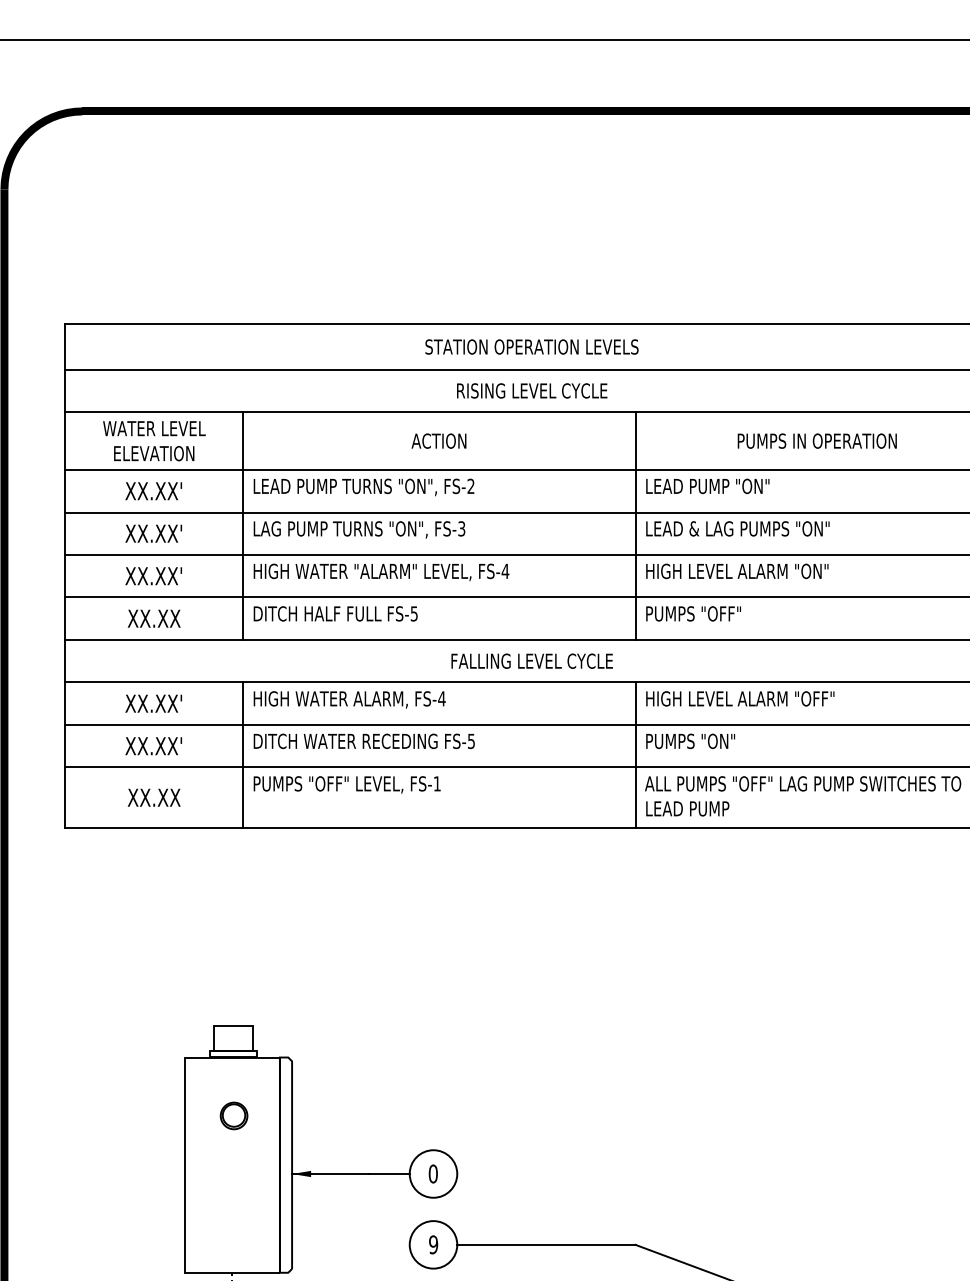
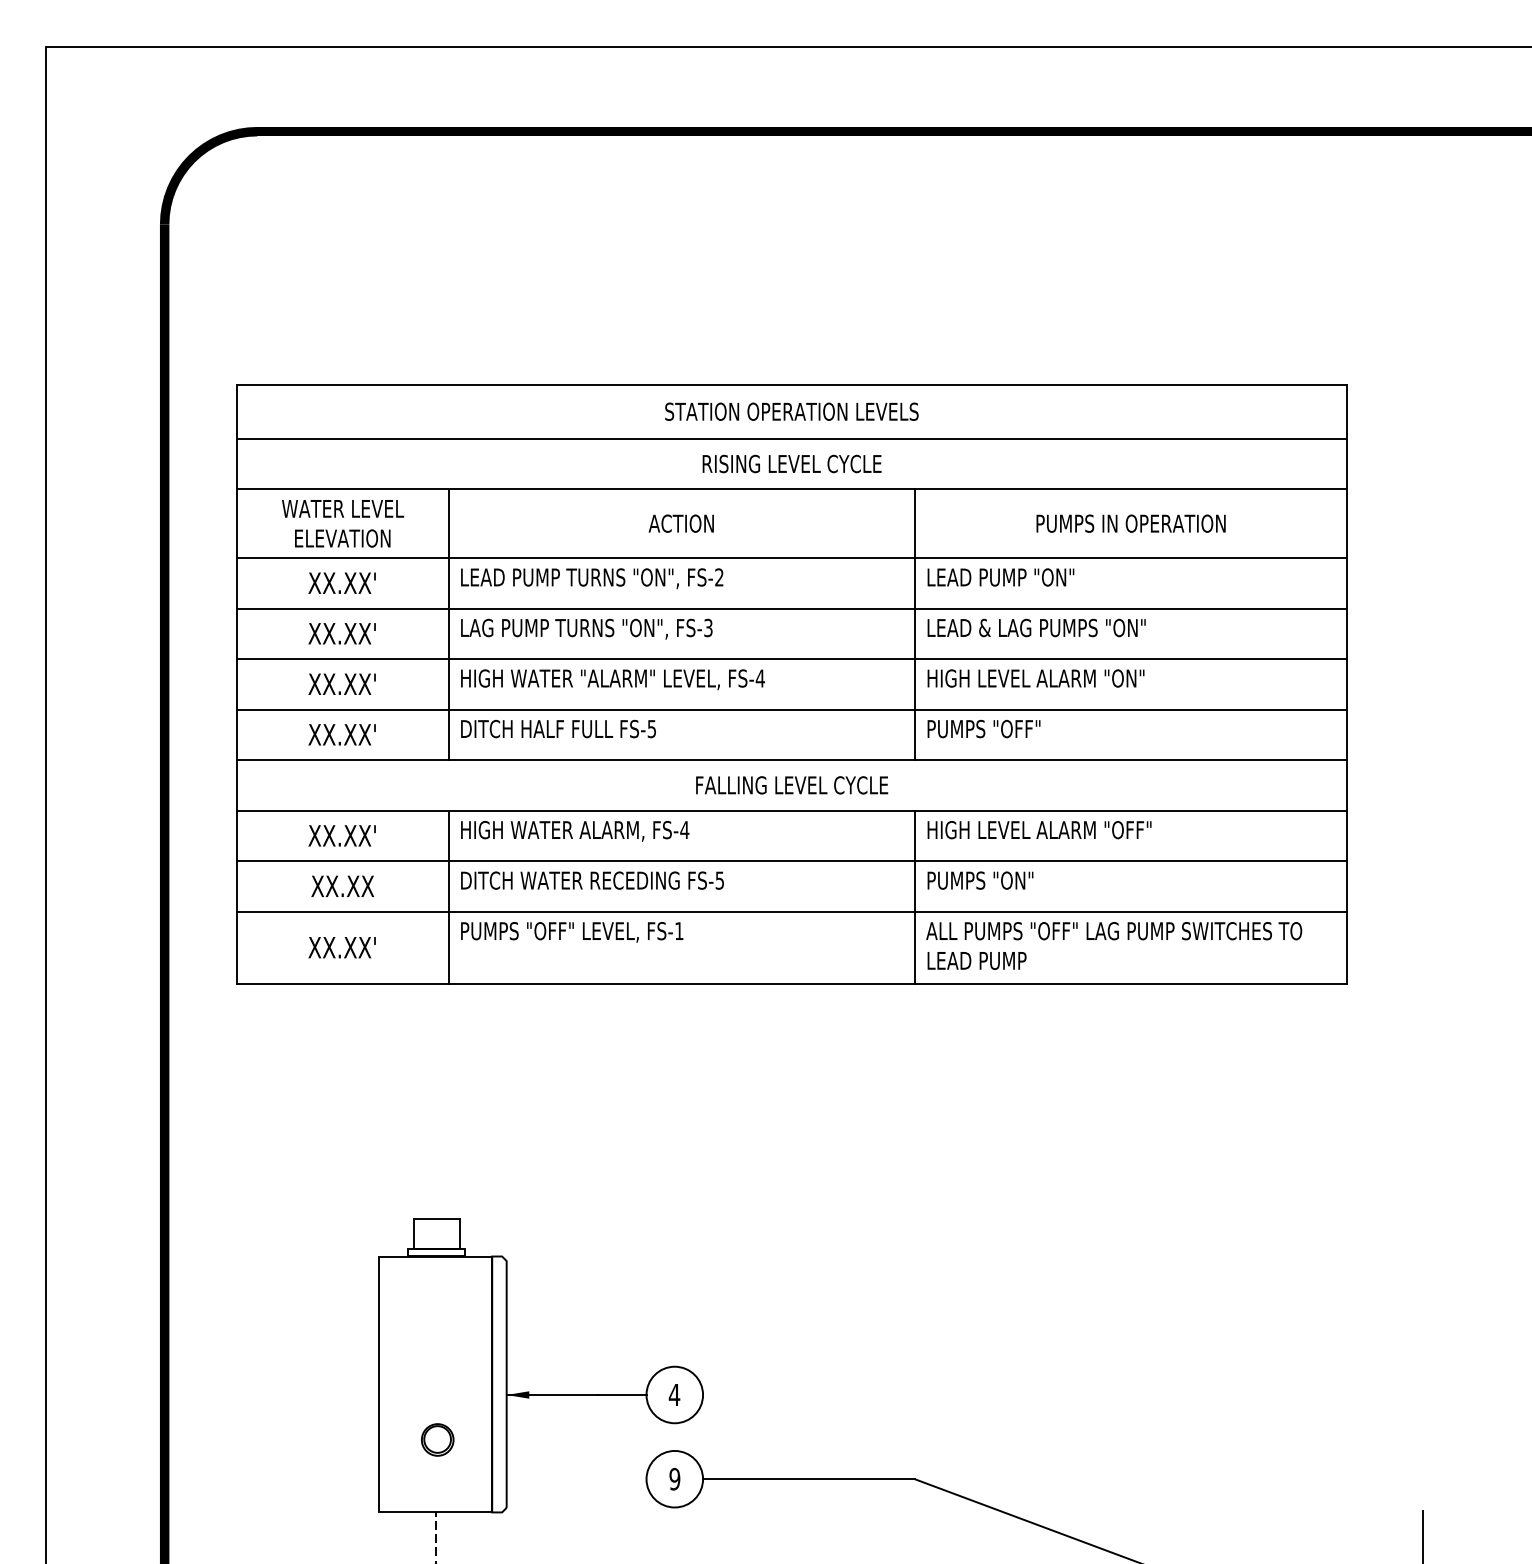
text: (153, 618) -> (341, 734), XX.XX -> XX.XX'
text: (153, 745) -> (341, 885), XX.XX' -> XX.XX
text: (153, 797) -> (341, 947), XX.XX -> XX.XX'
part: (233, 1115) -> (437, 1439), moved
text: (433, 1173) -> (674, 1394), 0 -> 4

